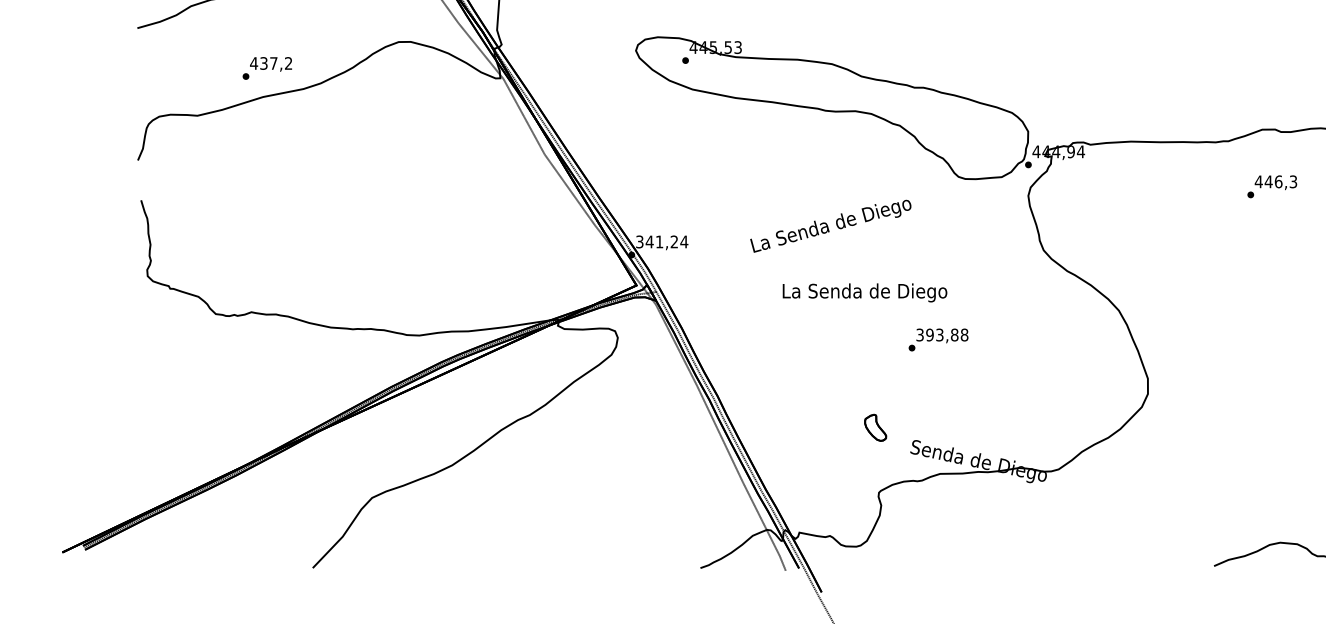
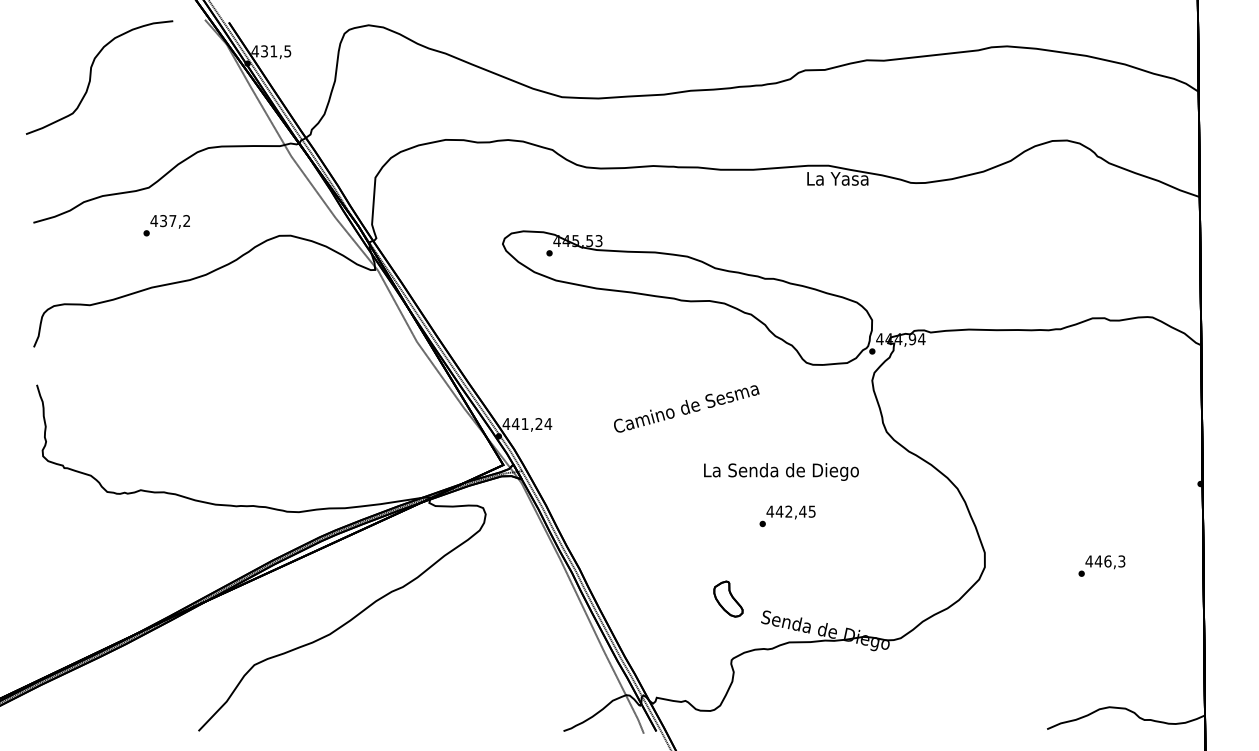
text: (267, 68) -> (166, 225), moved
text: (1271, 186) -> (1101, 565), moved
text: (831, 226) -> (686, 409), La Senda de Diego -> Camino de Sesma
text: (639, 242) -> (506, 424), 341,24 -> 441,24
text: (865, 292) -> (781, 471), moved
text: (941, 334) -> (790, 511), 393,88 -> 442,45
part: (875, 427) -> (728, 598), size x1.43

